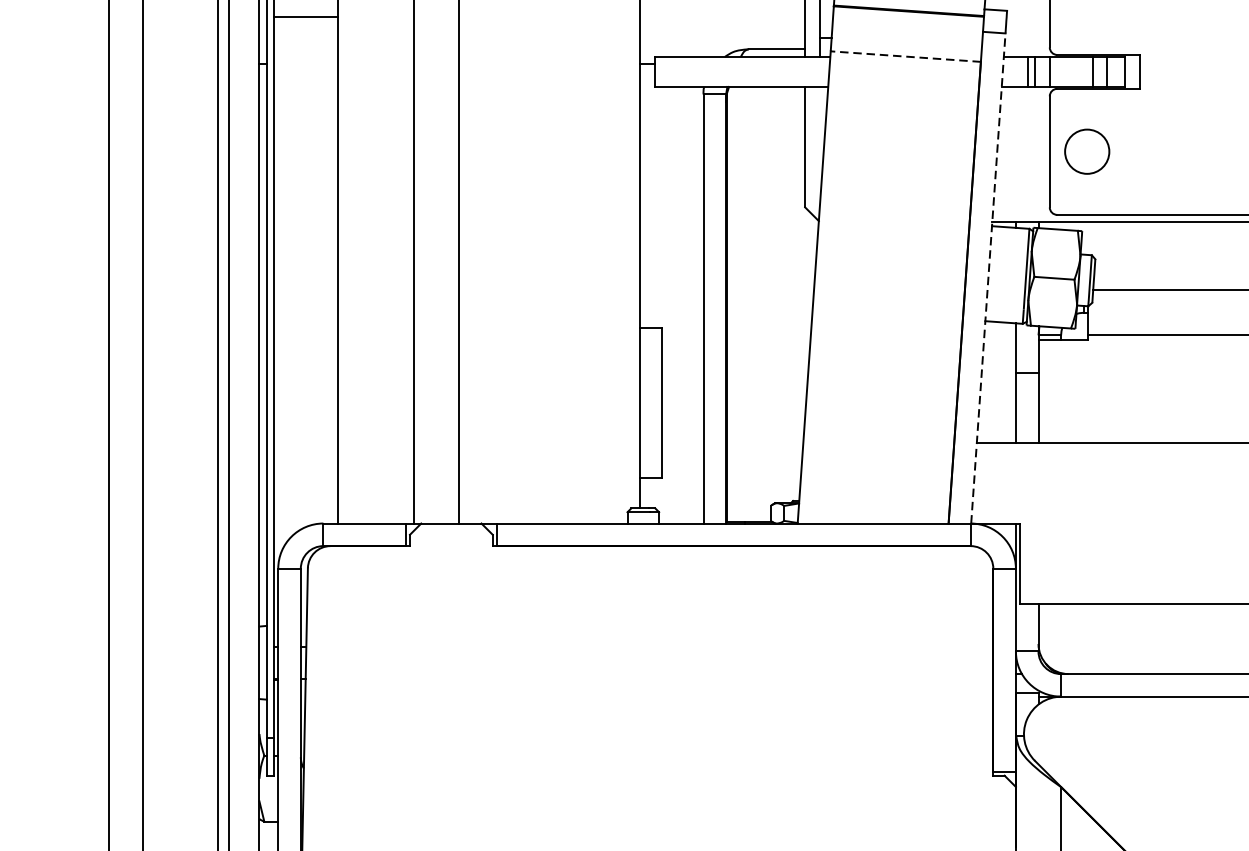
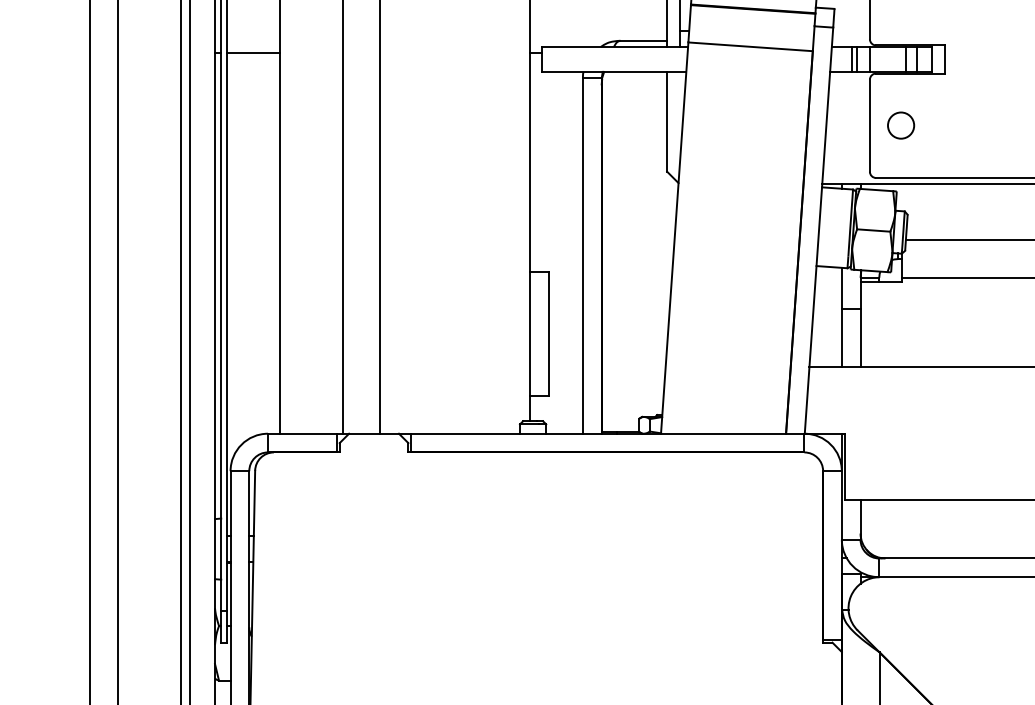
line: (305, 17) -> (253, 53), moved
line: (905, 56) -> (750, 46), dashed -> solid
circle: (1087, 151) -> (901, 125), size x0.71
line: (988, 278) -> (819, 230), dashed -> solid

